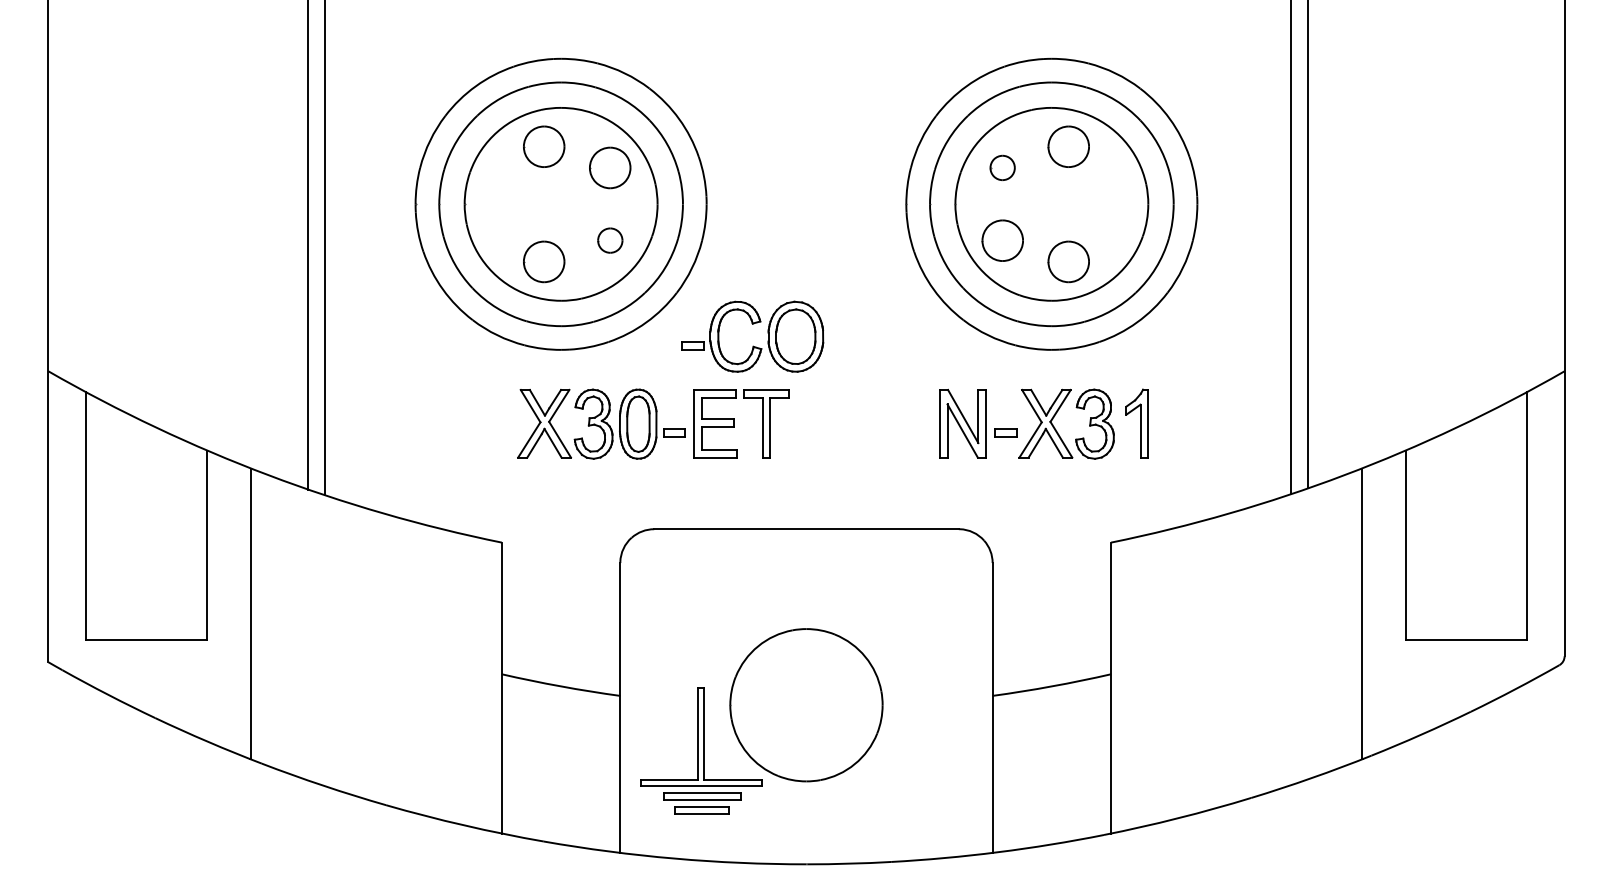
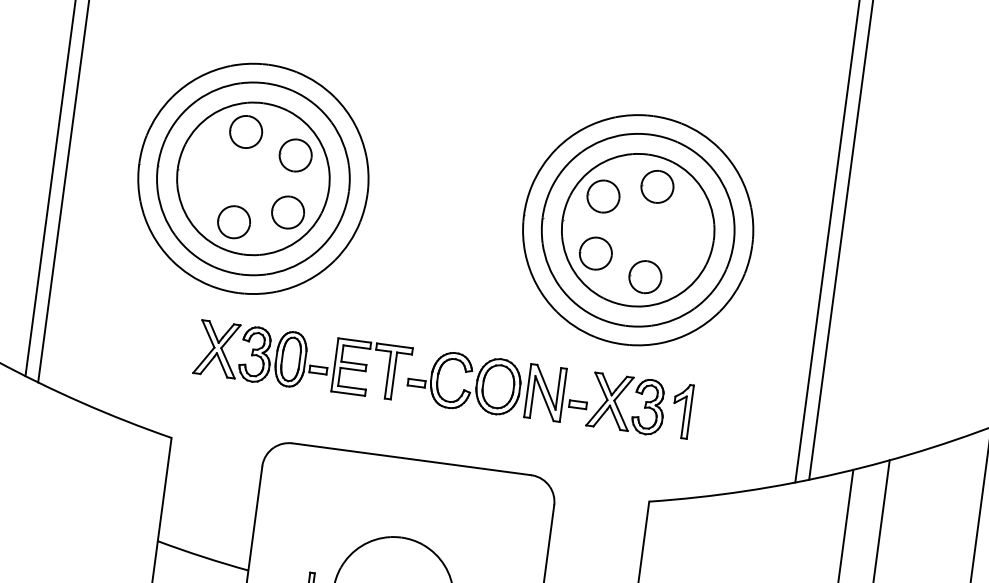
part: (1002, 167) -> (603, 196), size x1.67
part: (610, 240) -> (288, 212), size x1.67
part: (753, 345) -> (464, 389), moved

